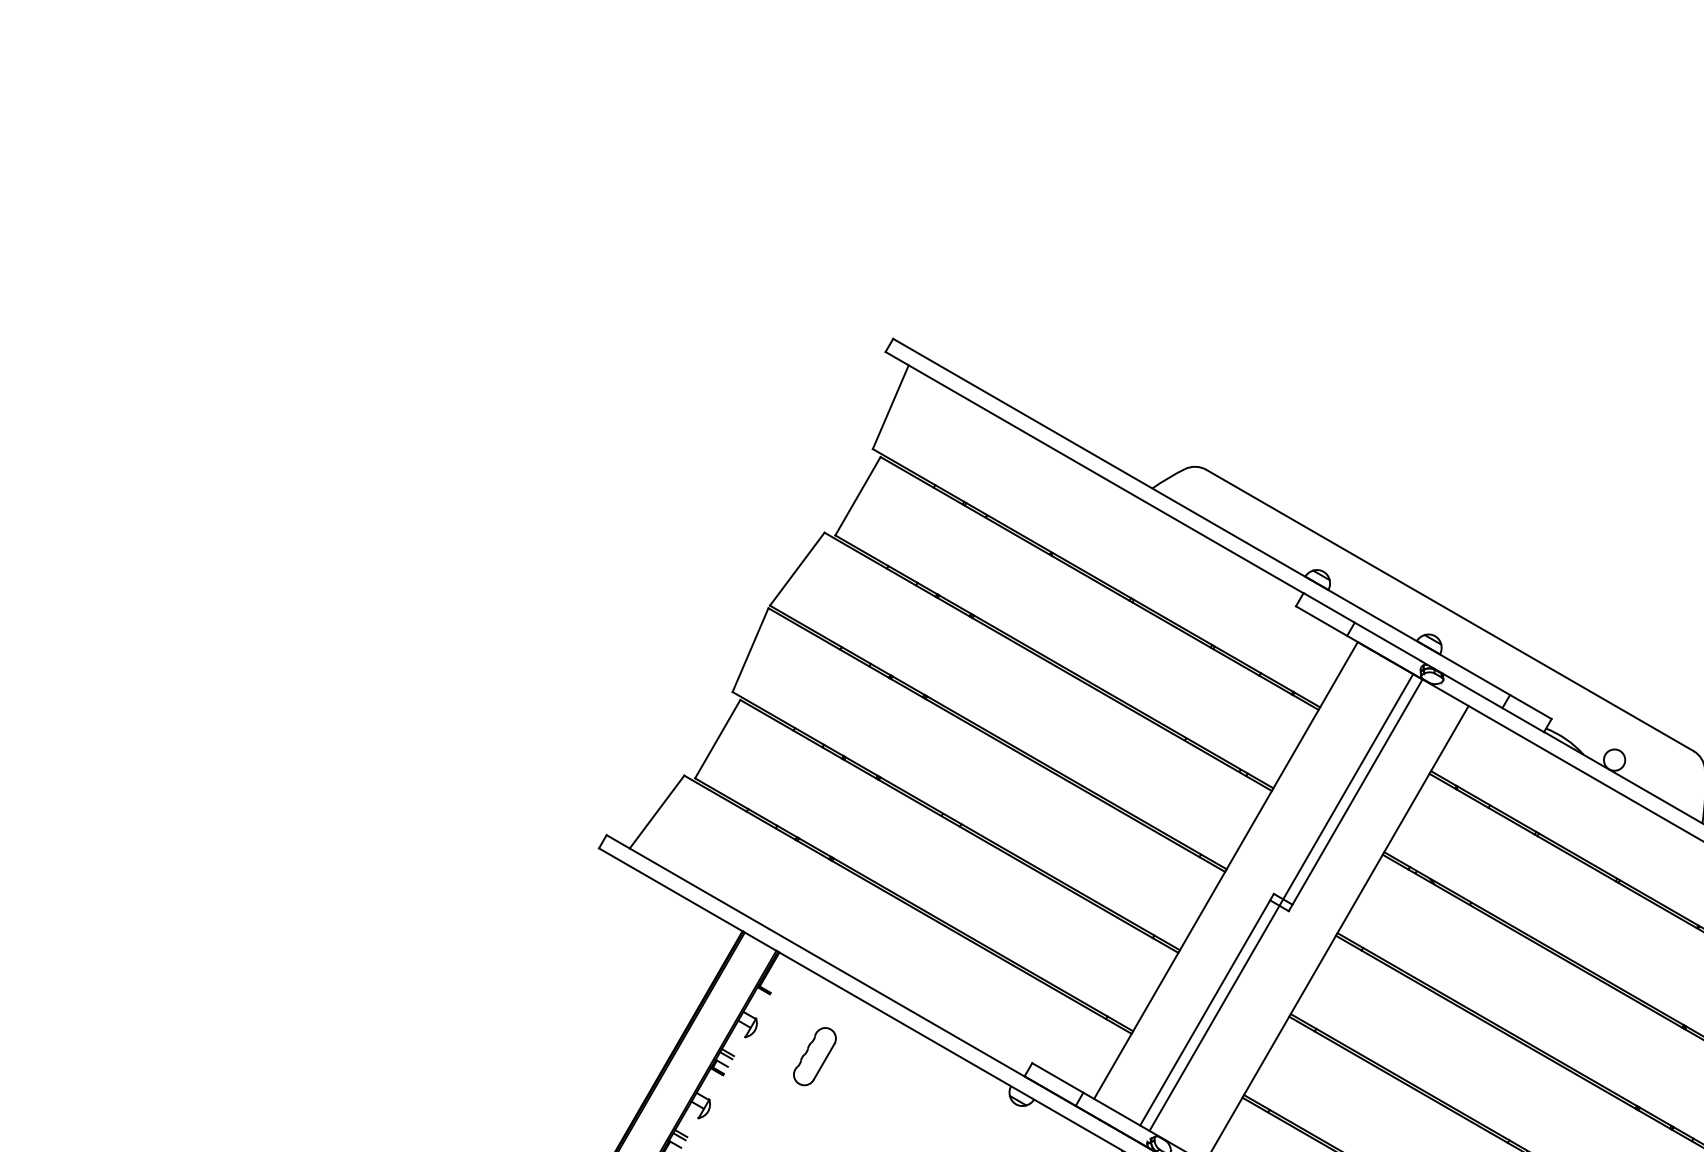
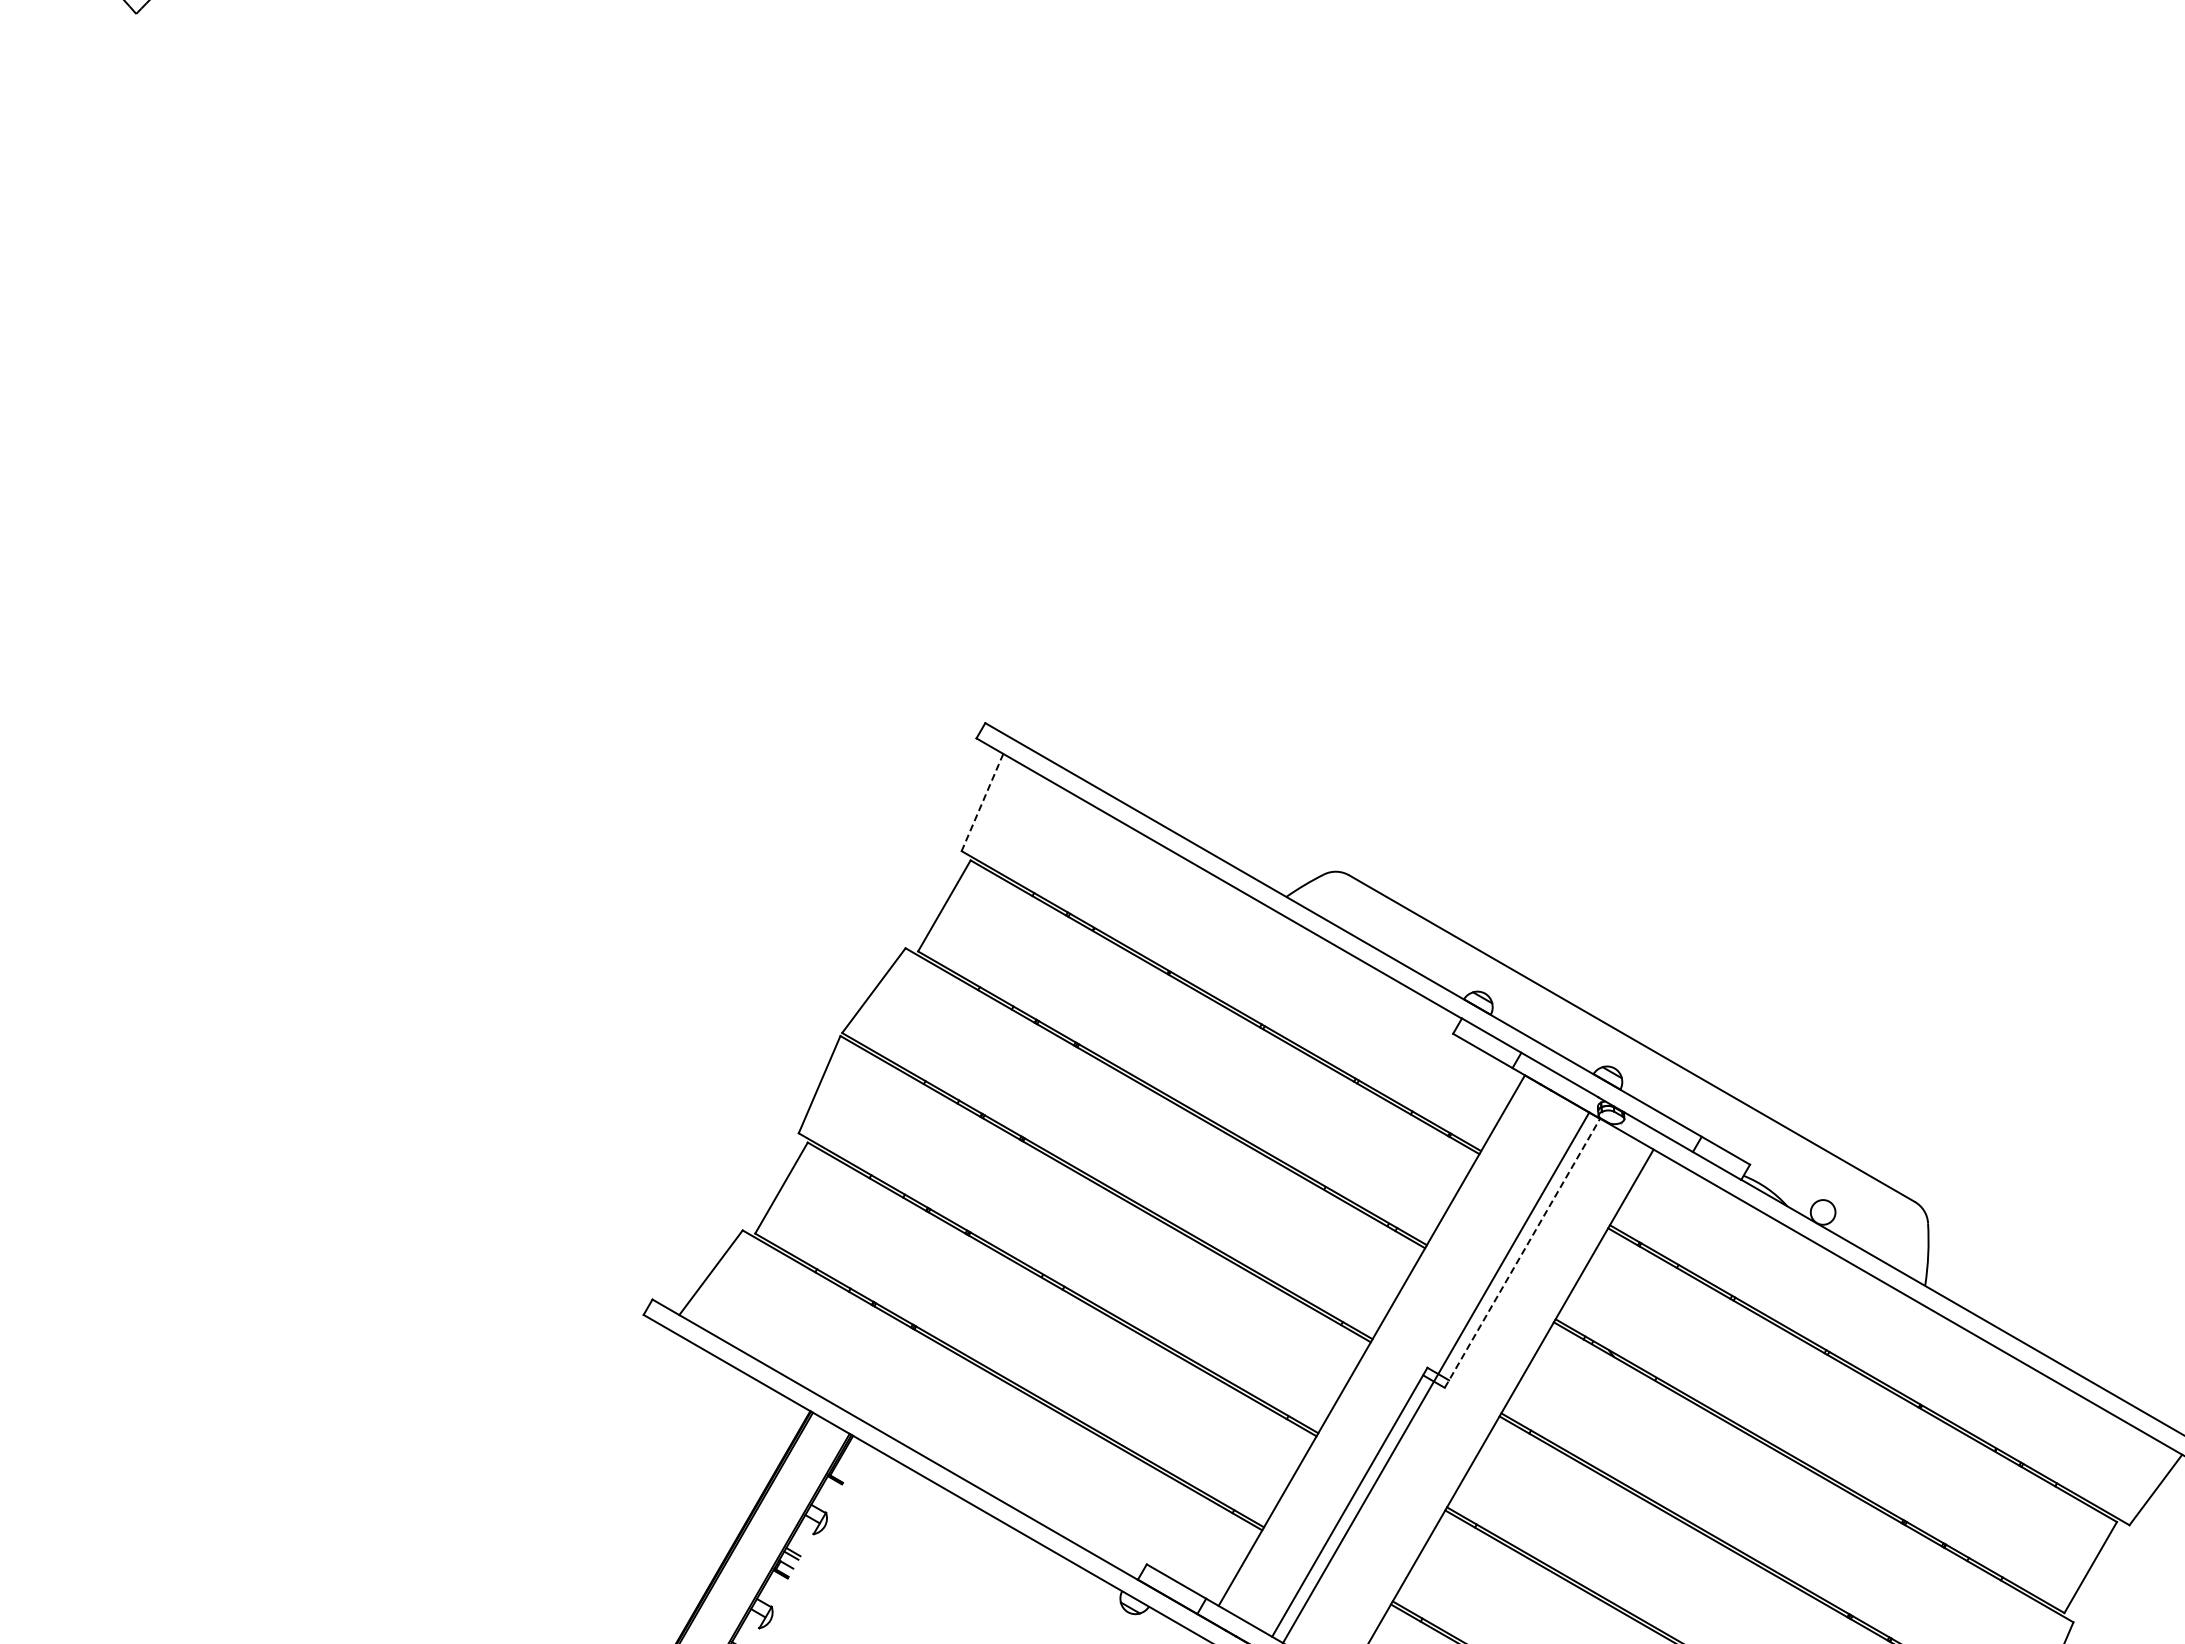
line: (890, 407) -> (982, 802), solid -> dashed
line: (1355, 794) -> (1522, 1252), solid -> dashed
part: (815, 1056) -> (894, 1556), removed

